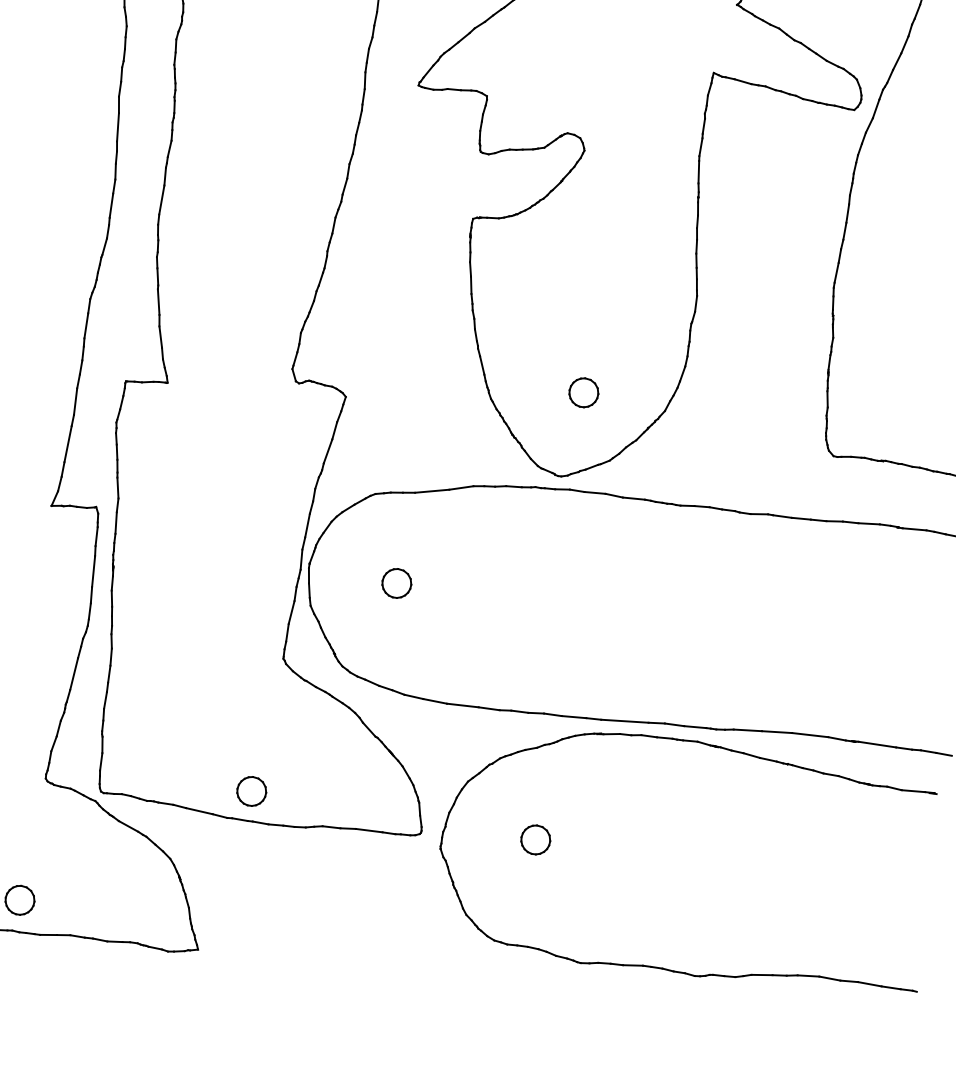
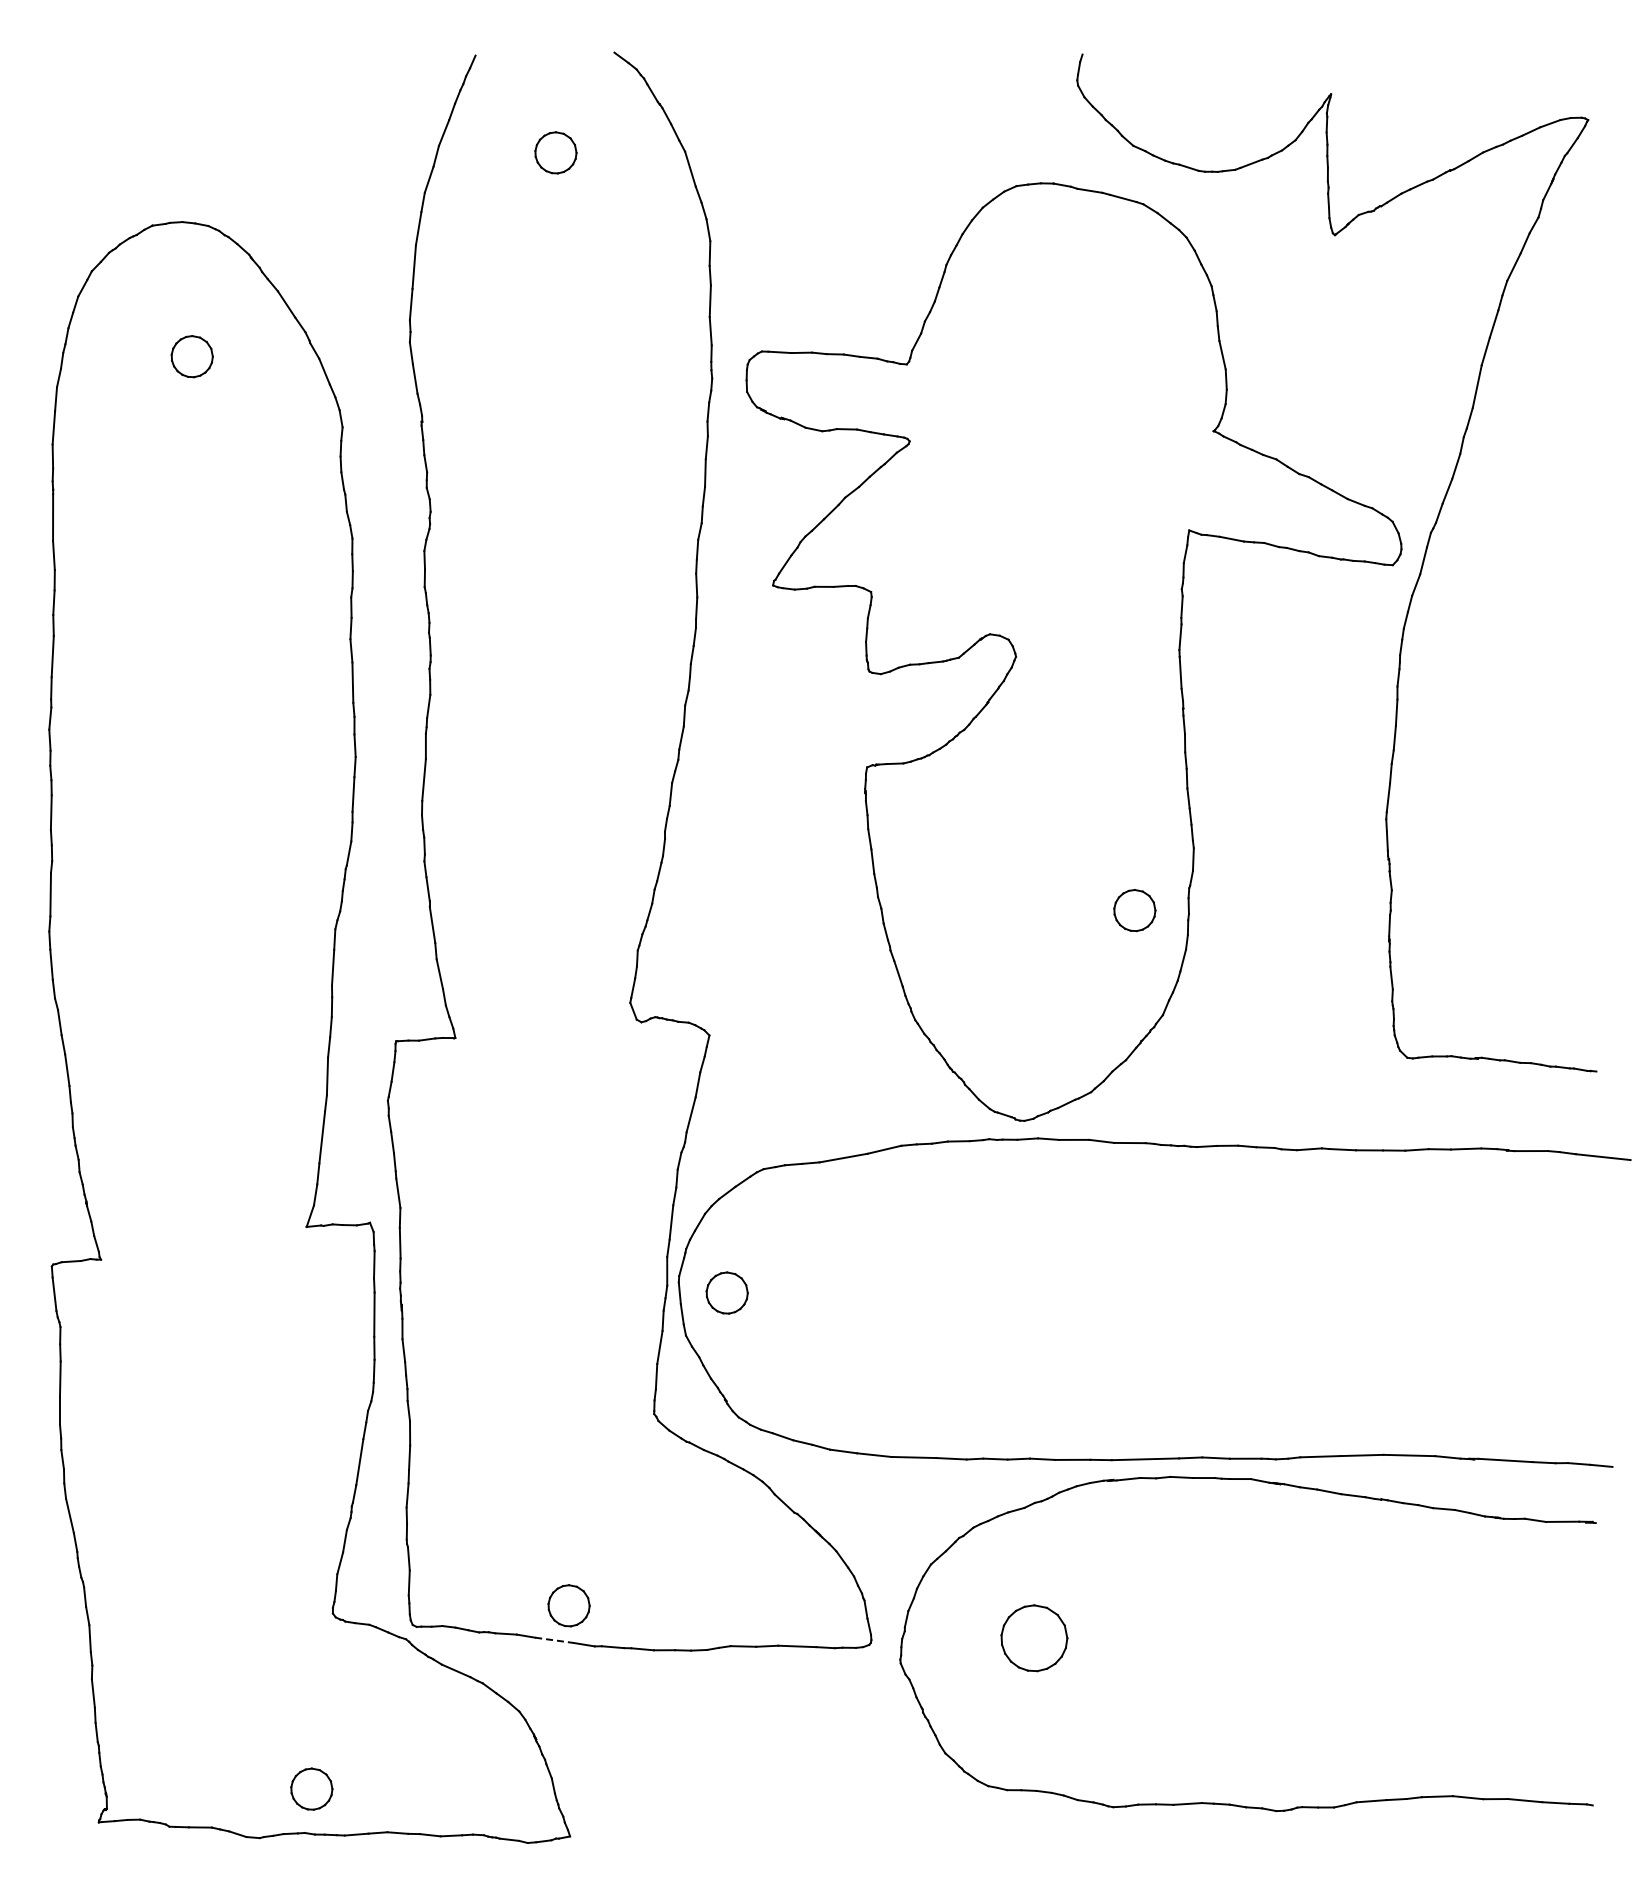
part: (583, 392) -> (1134, 910), moved
part: (396, 583) -> (726, 1292), moved
part: (251, 791) -> (568, 1605), moved
line: (199, 811) -> (554, 1640), solid -> dashed
part: (535, 839) -> (1033, 1638), size x1.6

